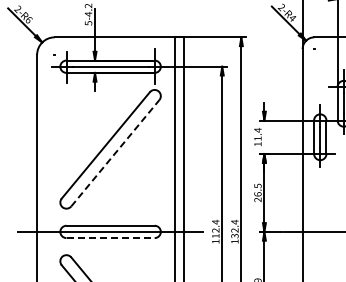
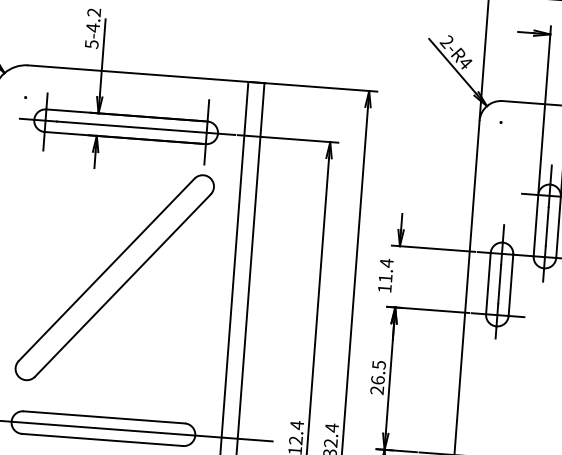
line: (115, 152) -> (123, 284), dashed -> solid
line: (111, 238) -> (104, 440), dashed -> solid

